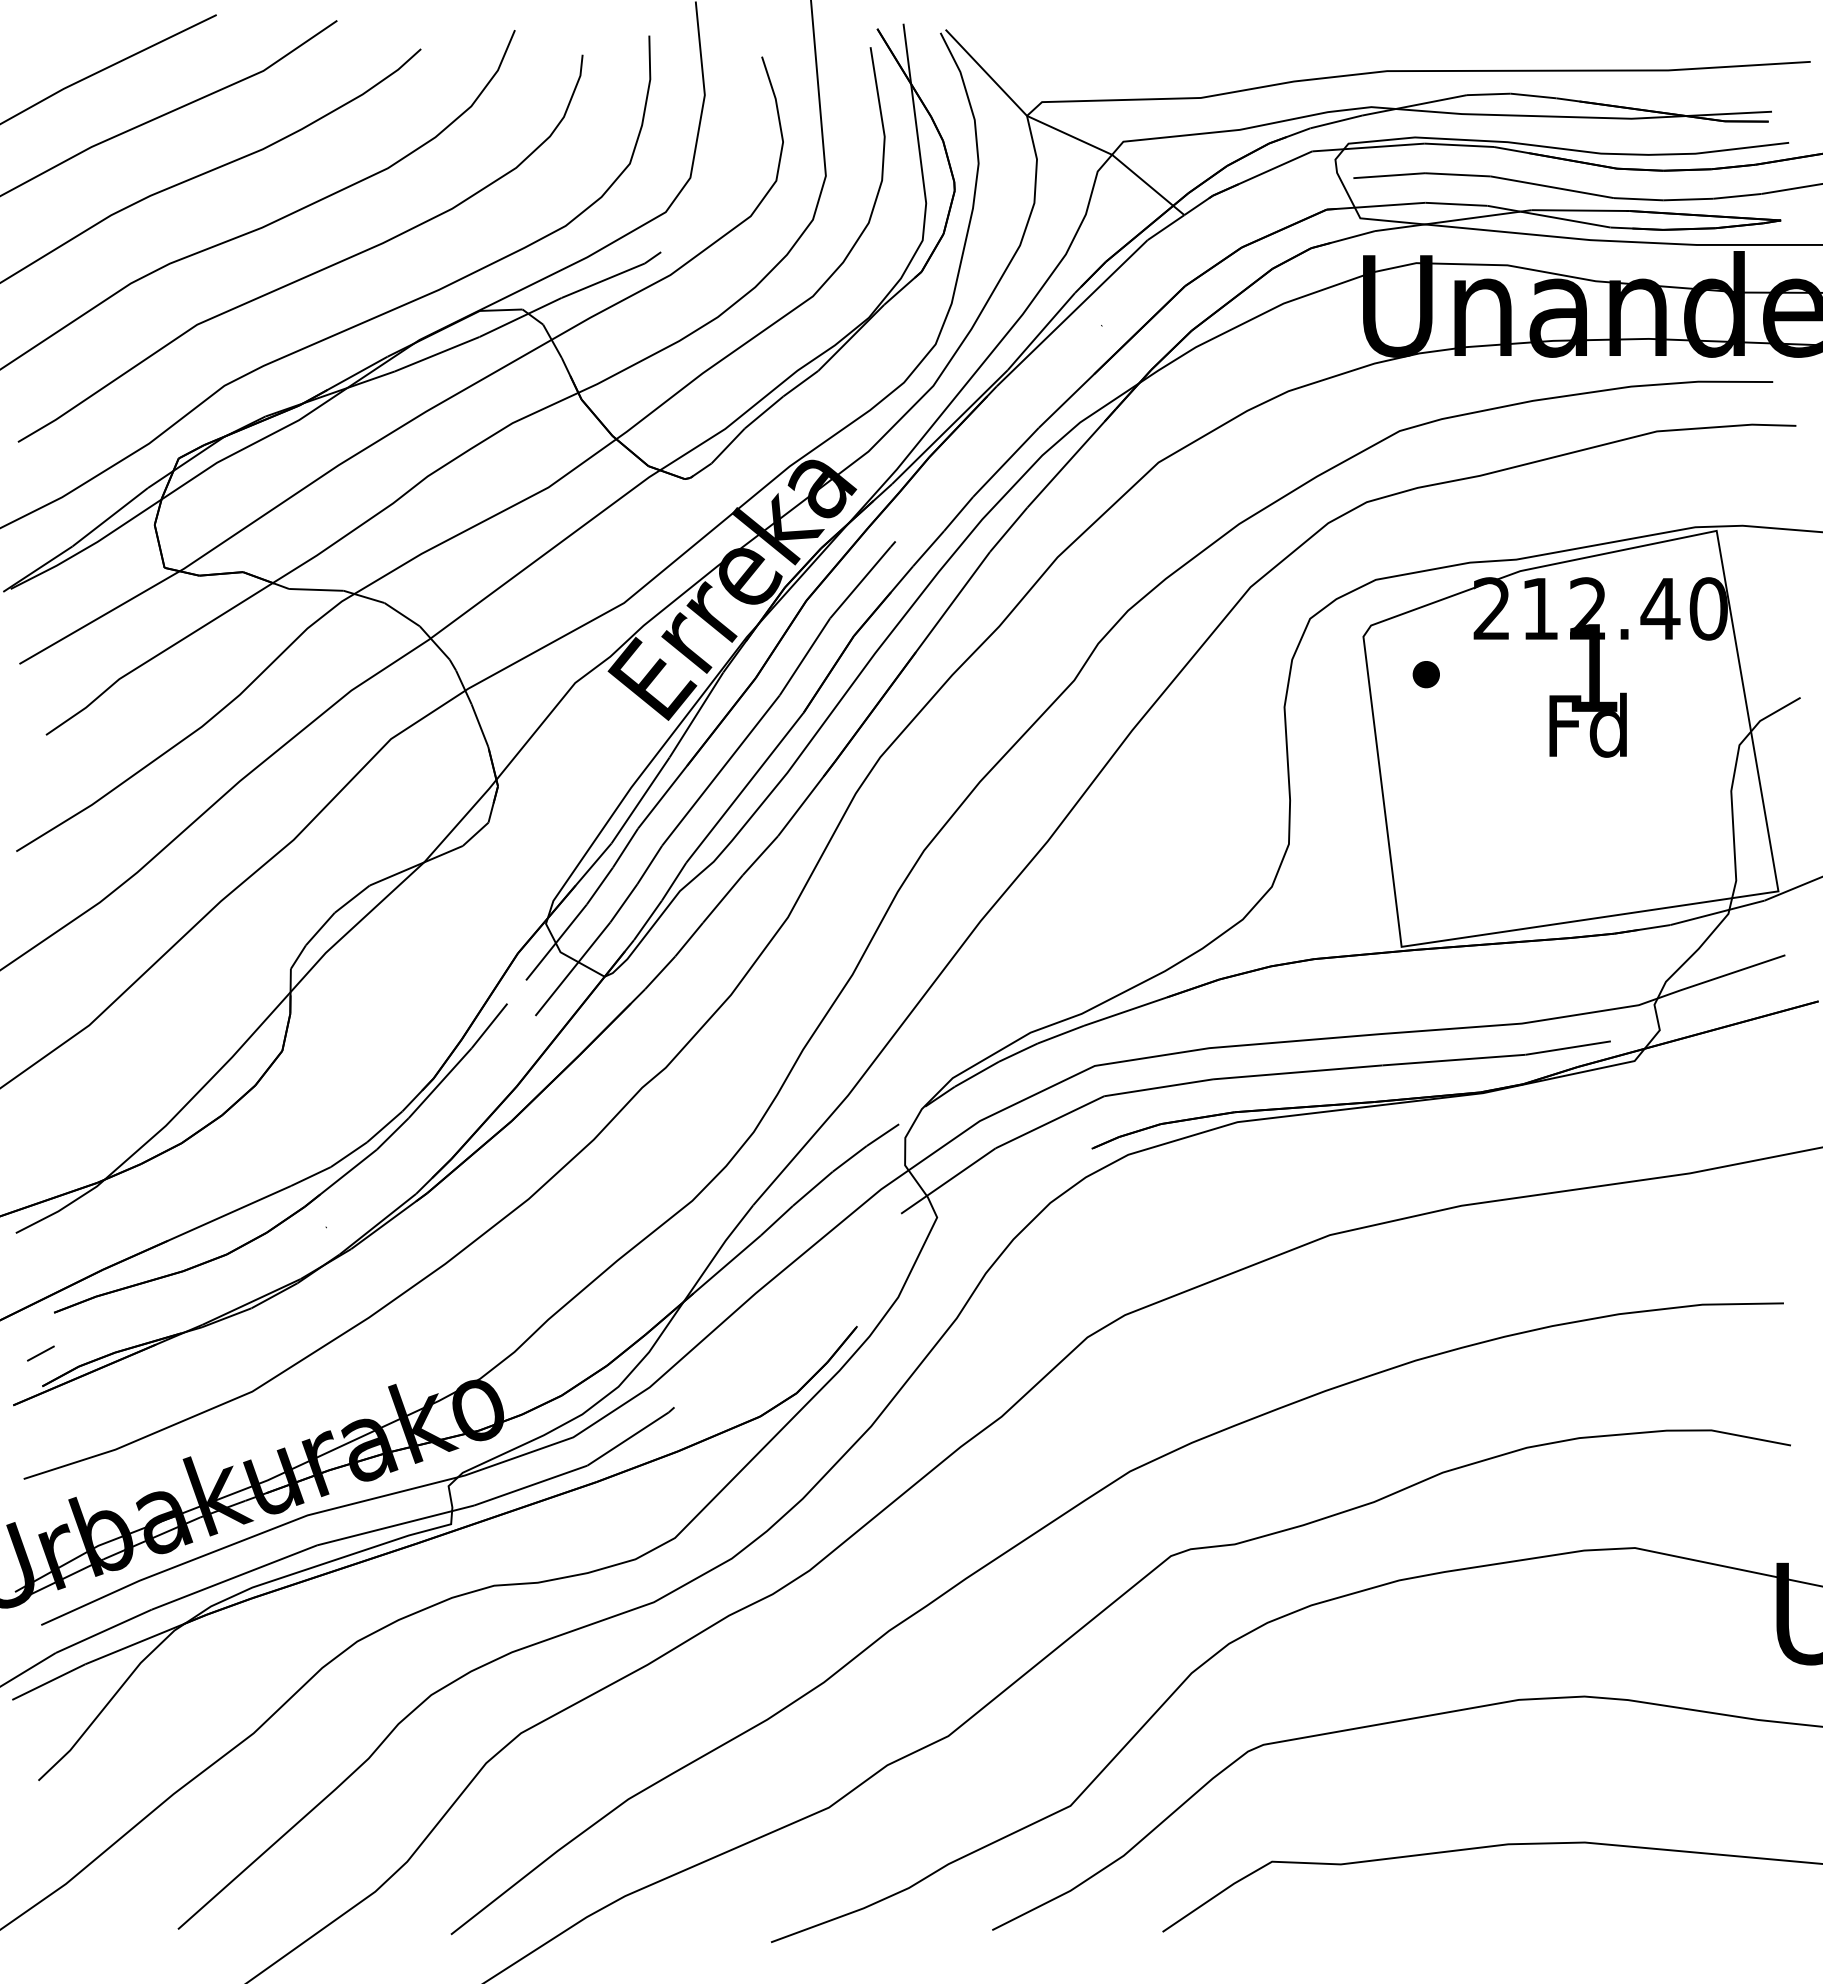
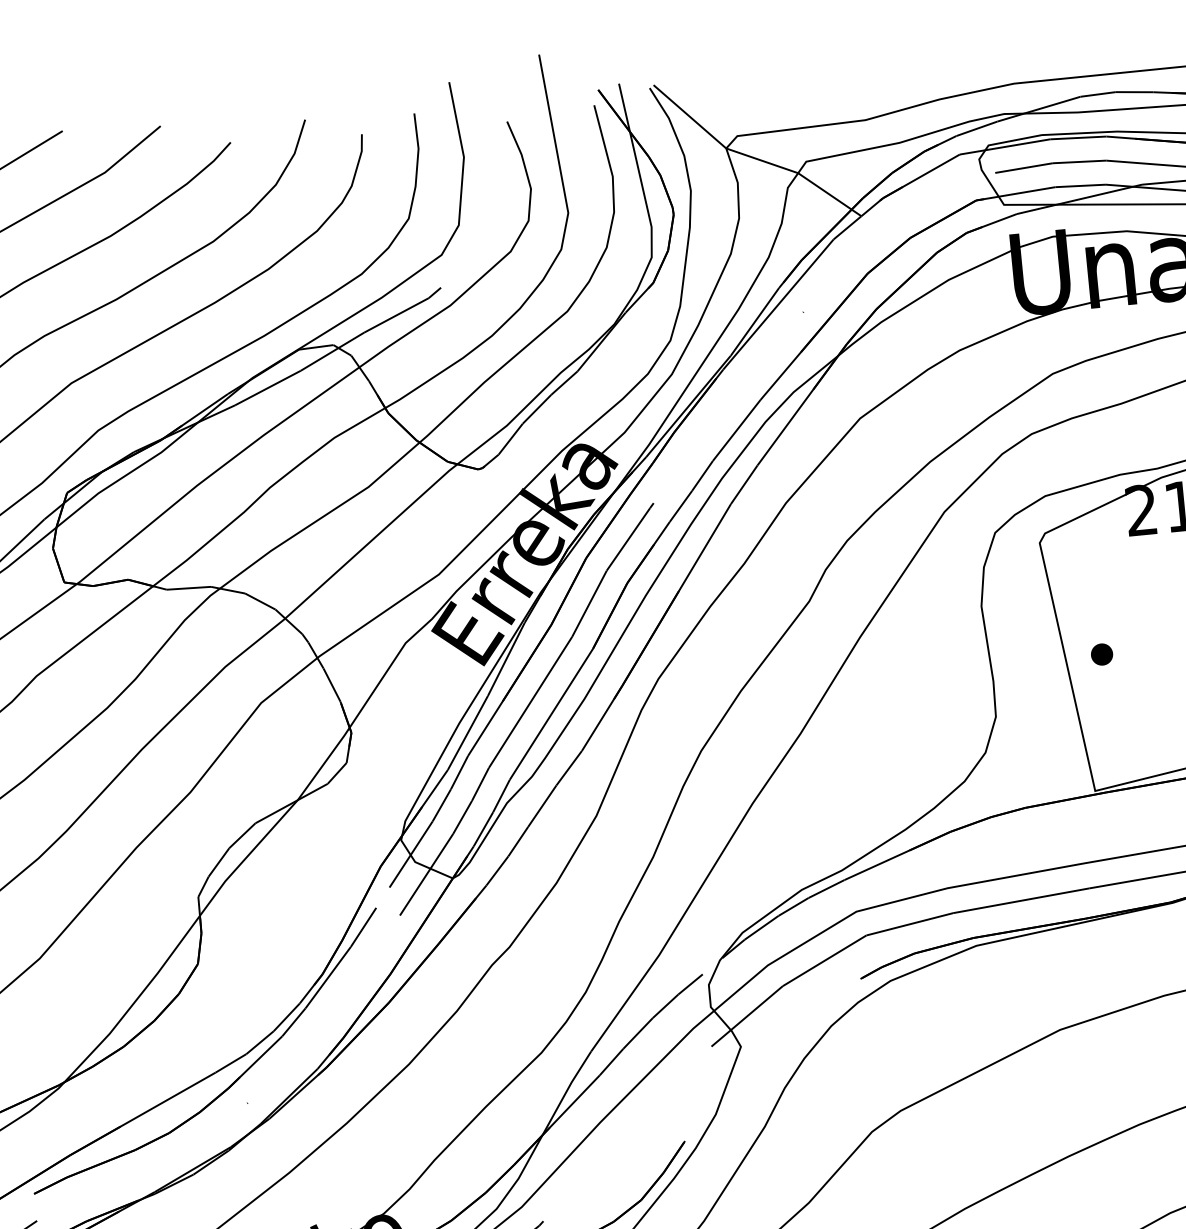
part: (1425, 674) -> (1101, 654), moved

